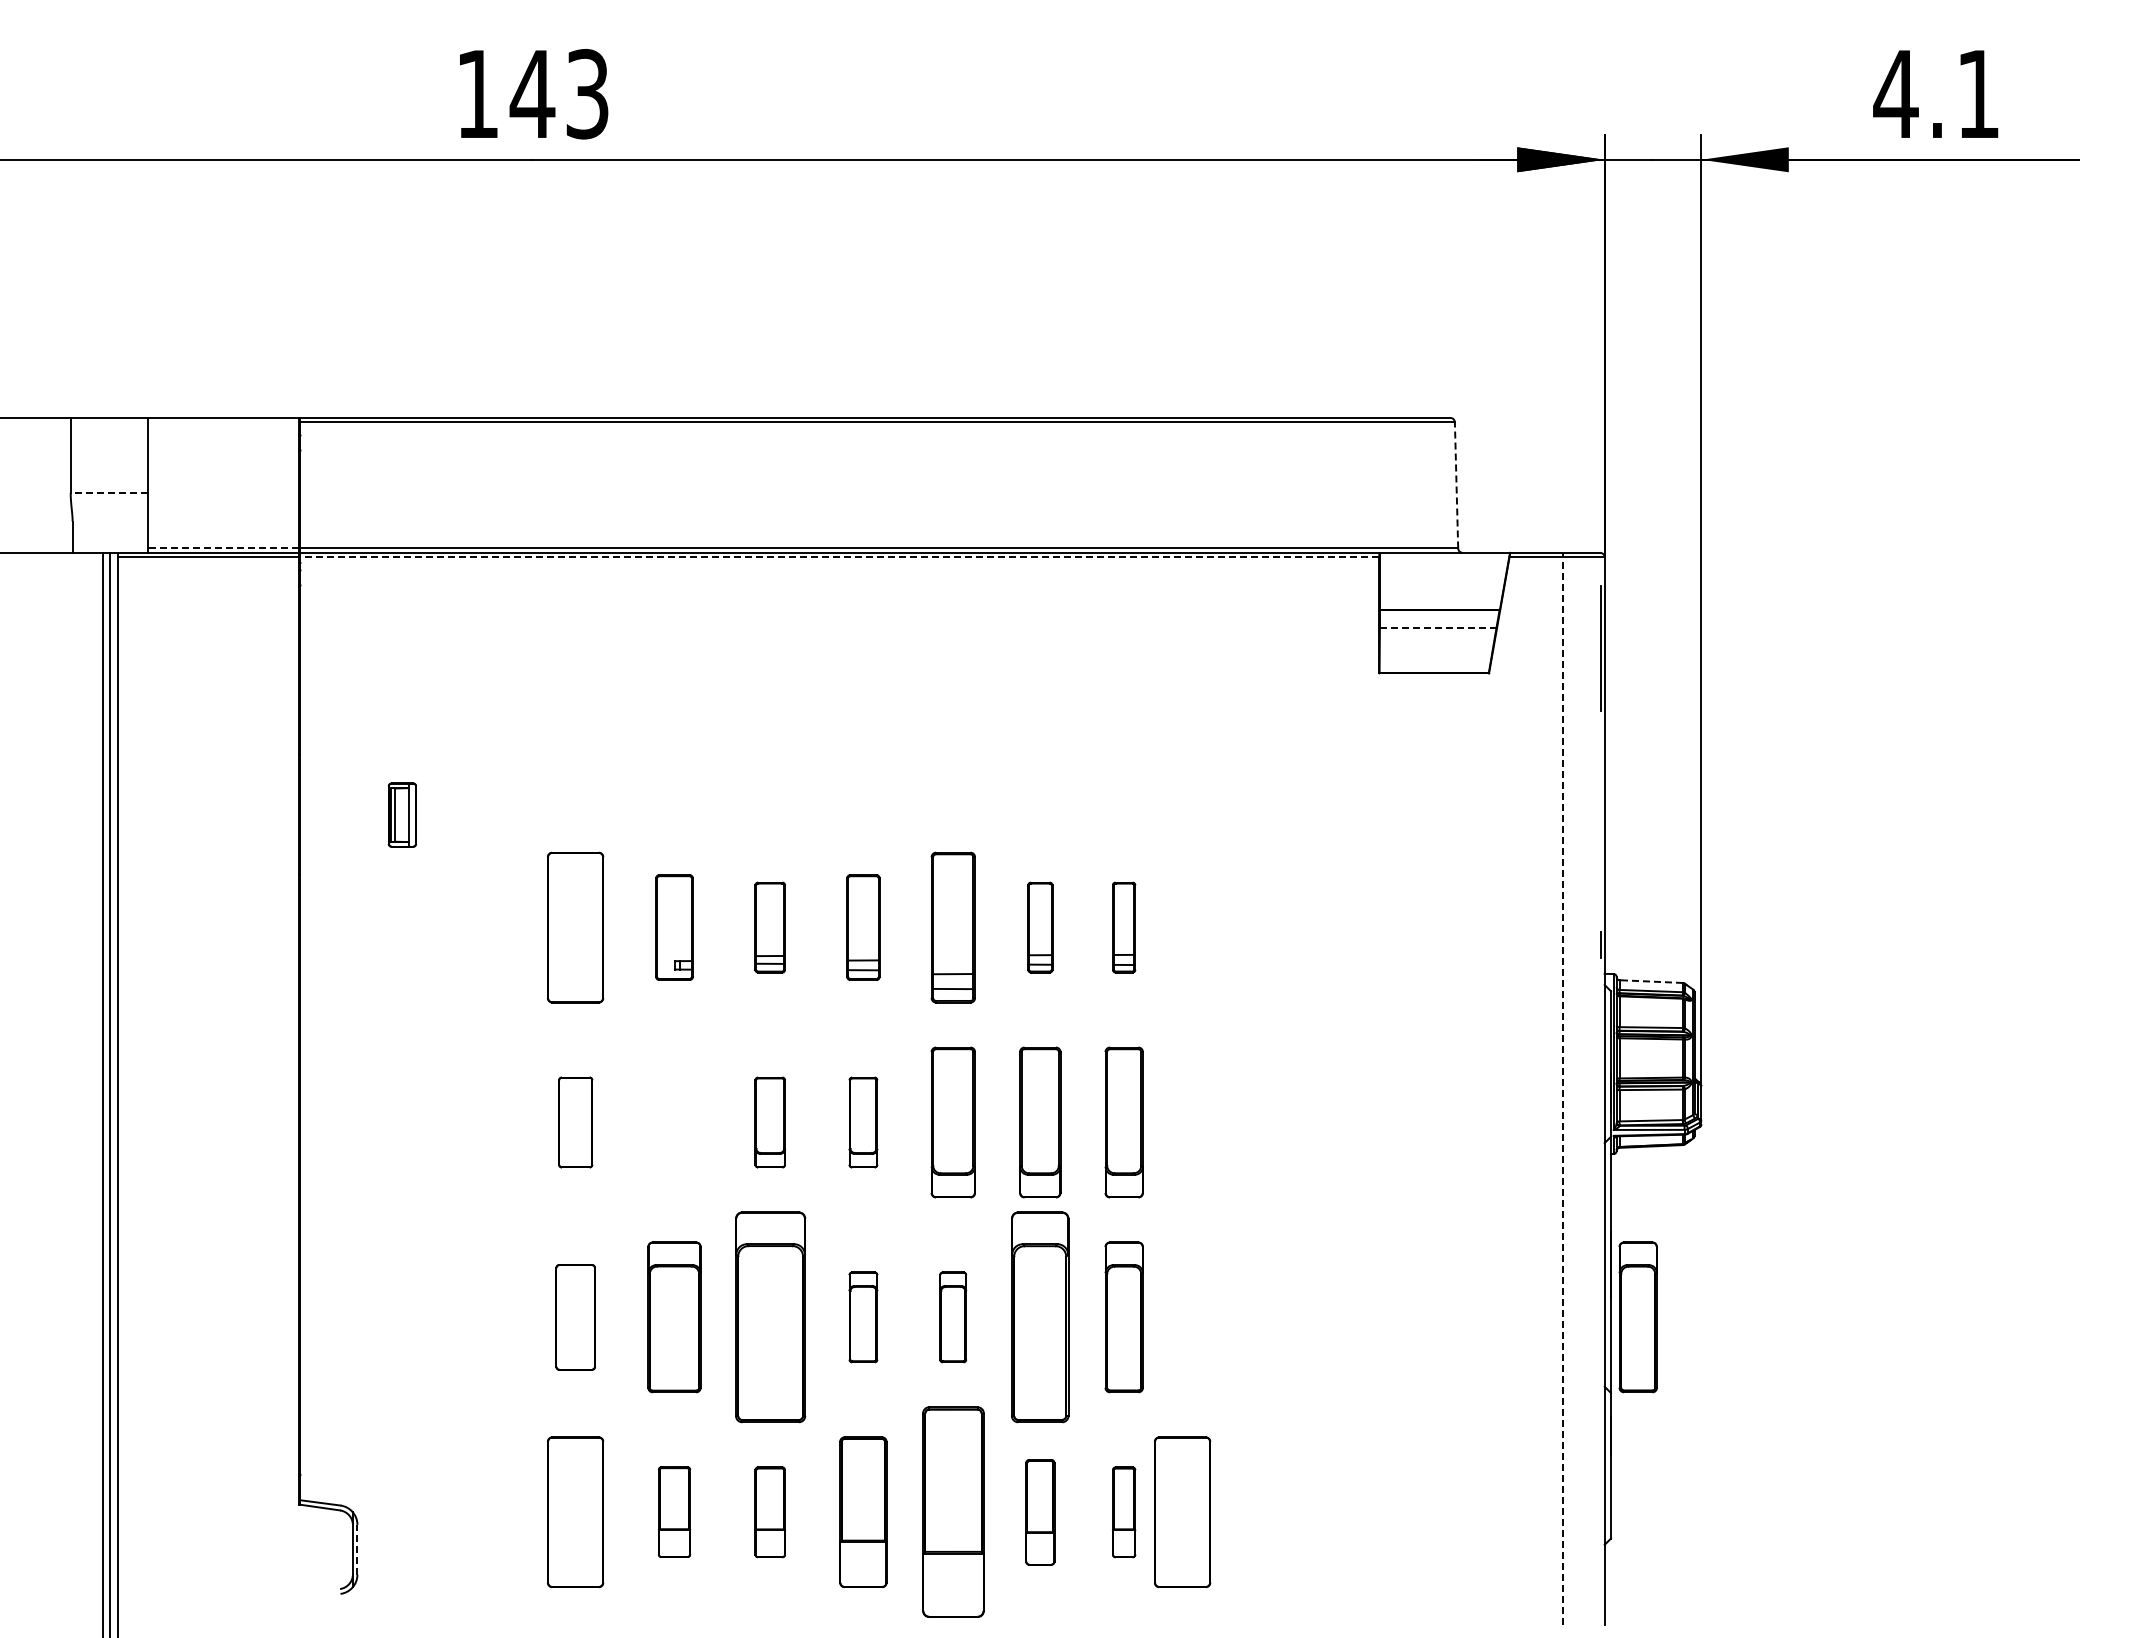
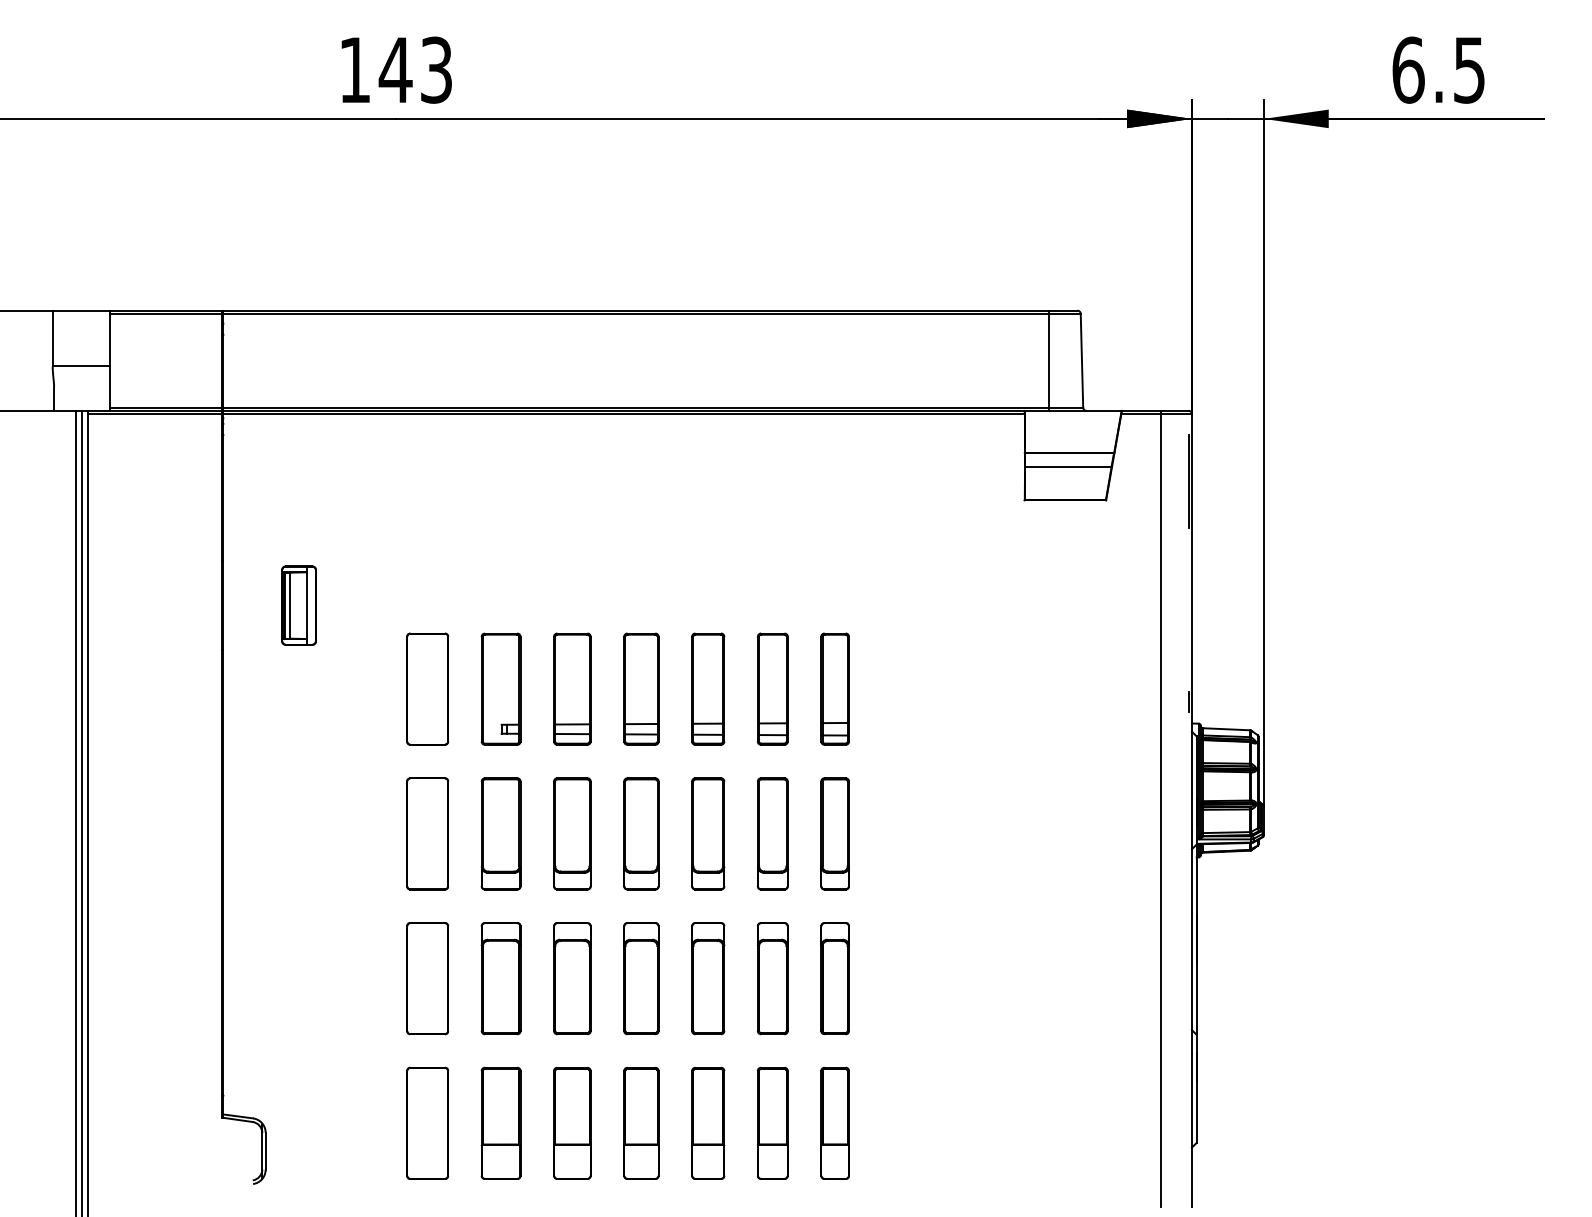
text: (1935, 94) -> (1437, 70), 4.1 -> 6.5
line: (222, 422) -> (165, 314), added
line: (1412, 484) -> (1049, 360), added
line: (1456, 484) -> (1081, 360), dashed -> solid
line: (108, 492) -> (80, 366), dashed -> solid
line: (223, 548) -> (166, 407), dashed -> solid
line: (839, 557) -> (623, 414), dashed -> solid
line: (1438, 627) -> (1068, 466), dashed -> solid
part: (402, 814) -> (299, 605), size x1.67
part: (674, 927) -> (501, 689), size x1.43
part: (769, 927) -> (571, 689), size x1.67
part: (863, 927) -> (641, 689), size x1.43
part: (1040, 927) -> (772, 689), size x1.67
part: (1123, 927) -> (834, 689), size x1.67
line: (1651, 981) -> (1226, 729), dashed -> solid
line: (1562, 1088) -> (1160, 808), dashed -> solid
part: (575, 1122) -> (427, 833), size x1.67
part: (674, 1122) -> (501, 833), added
part: (769, 1122) -> (571, 833), size x1.67
part: (863, 1122) -> (641, 833), size x1.67
part: (575, 1317) -> (427, 978), size x1.43
part: (769, 1317) -> (571, 978), size x0.71
part: (863, 1317) -> (641, 978), size x1.67
part: (952, 1317) -> (707, 978), size x1.67
part: (1040, 1317) -> (772, 978), size x0.71
part: (1637, 1317) -> (1216, 978), removed
part: (674, 1511) -> (501, 1122), size x1.67
part: (769, 1512) -> (571, 1123), size x1.67
part: (952, 1512) -> (707, 1123), size x0.71
part: (1040, 1512) -> (772, 1123), size x1.43
part: (1123, 1512) -> (834, 1123), size x1.67
part: (1182, 1512) -> (878, 1123), removed
line: (357, 1549) -> (265, 1151), dashed -> solid

